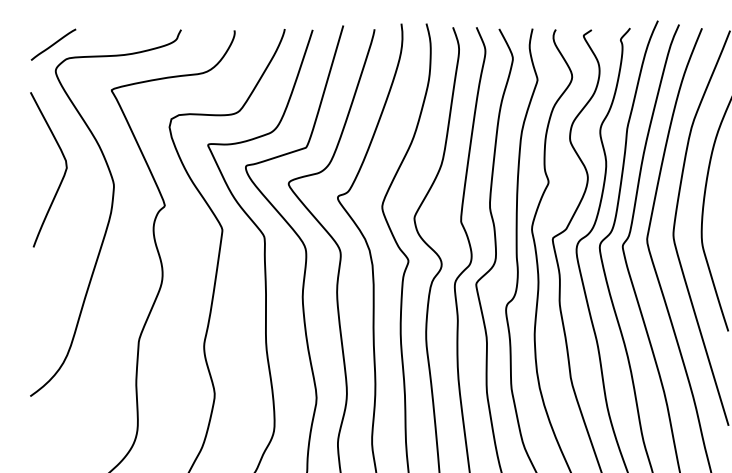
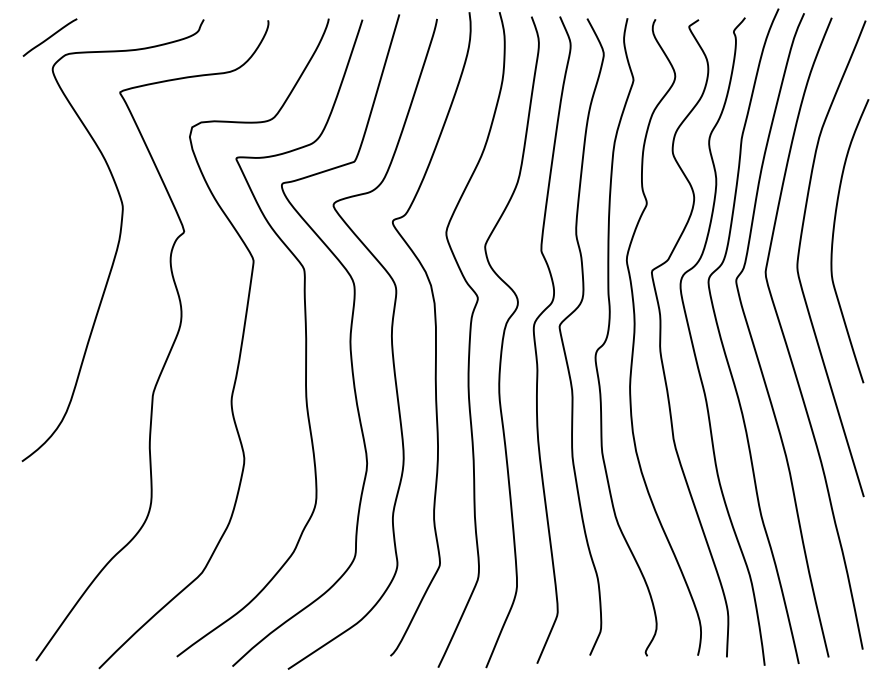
curve: (63, 174) -> (62, 193), removed

